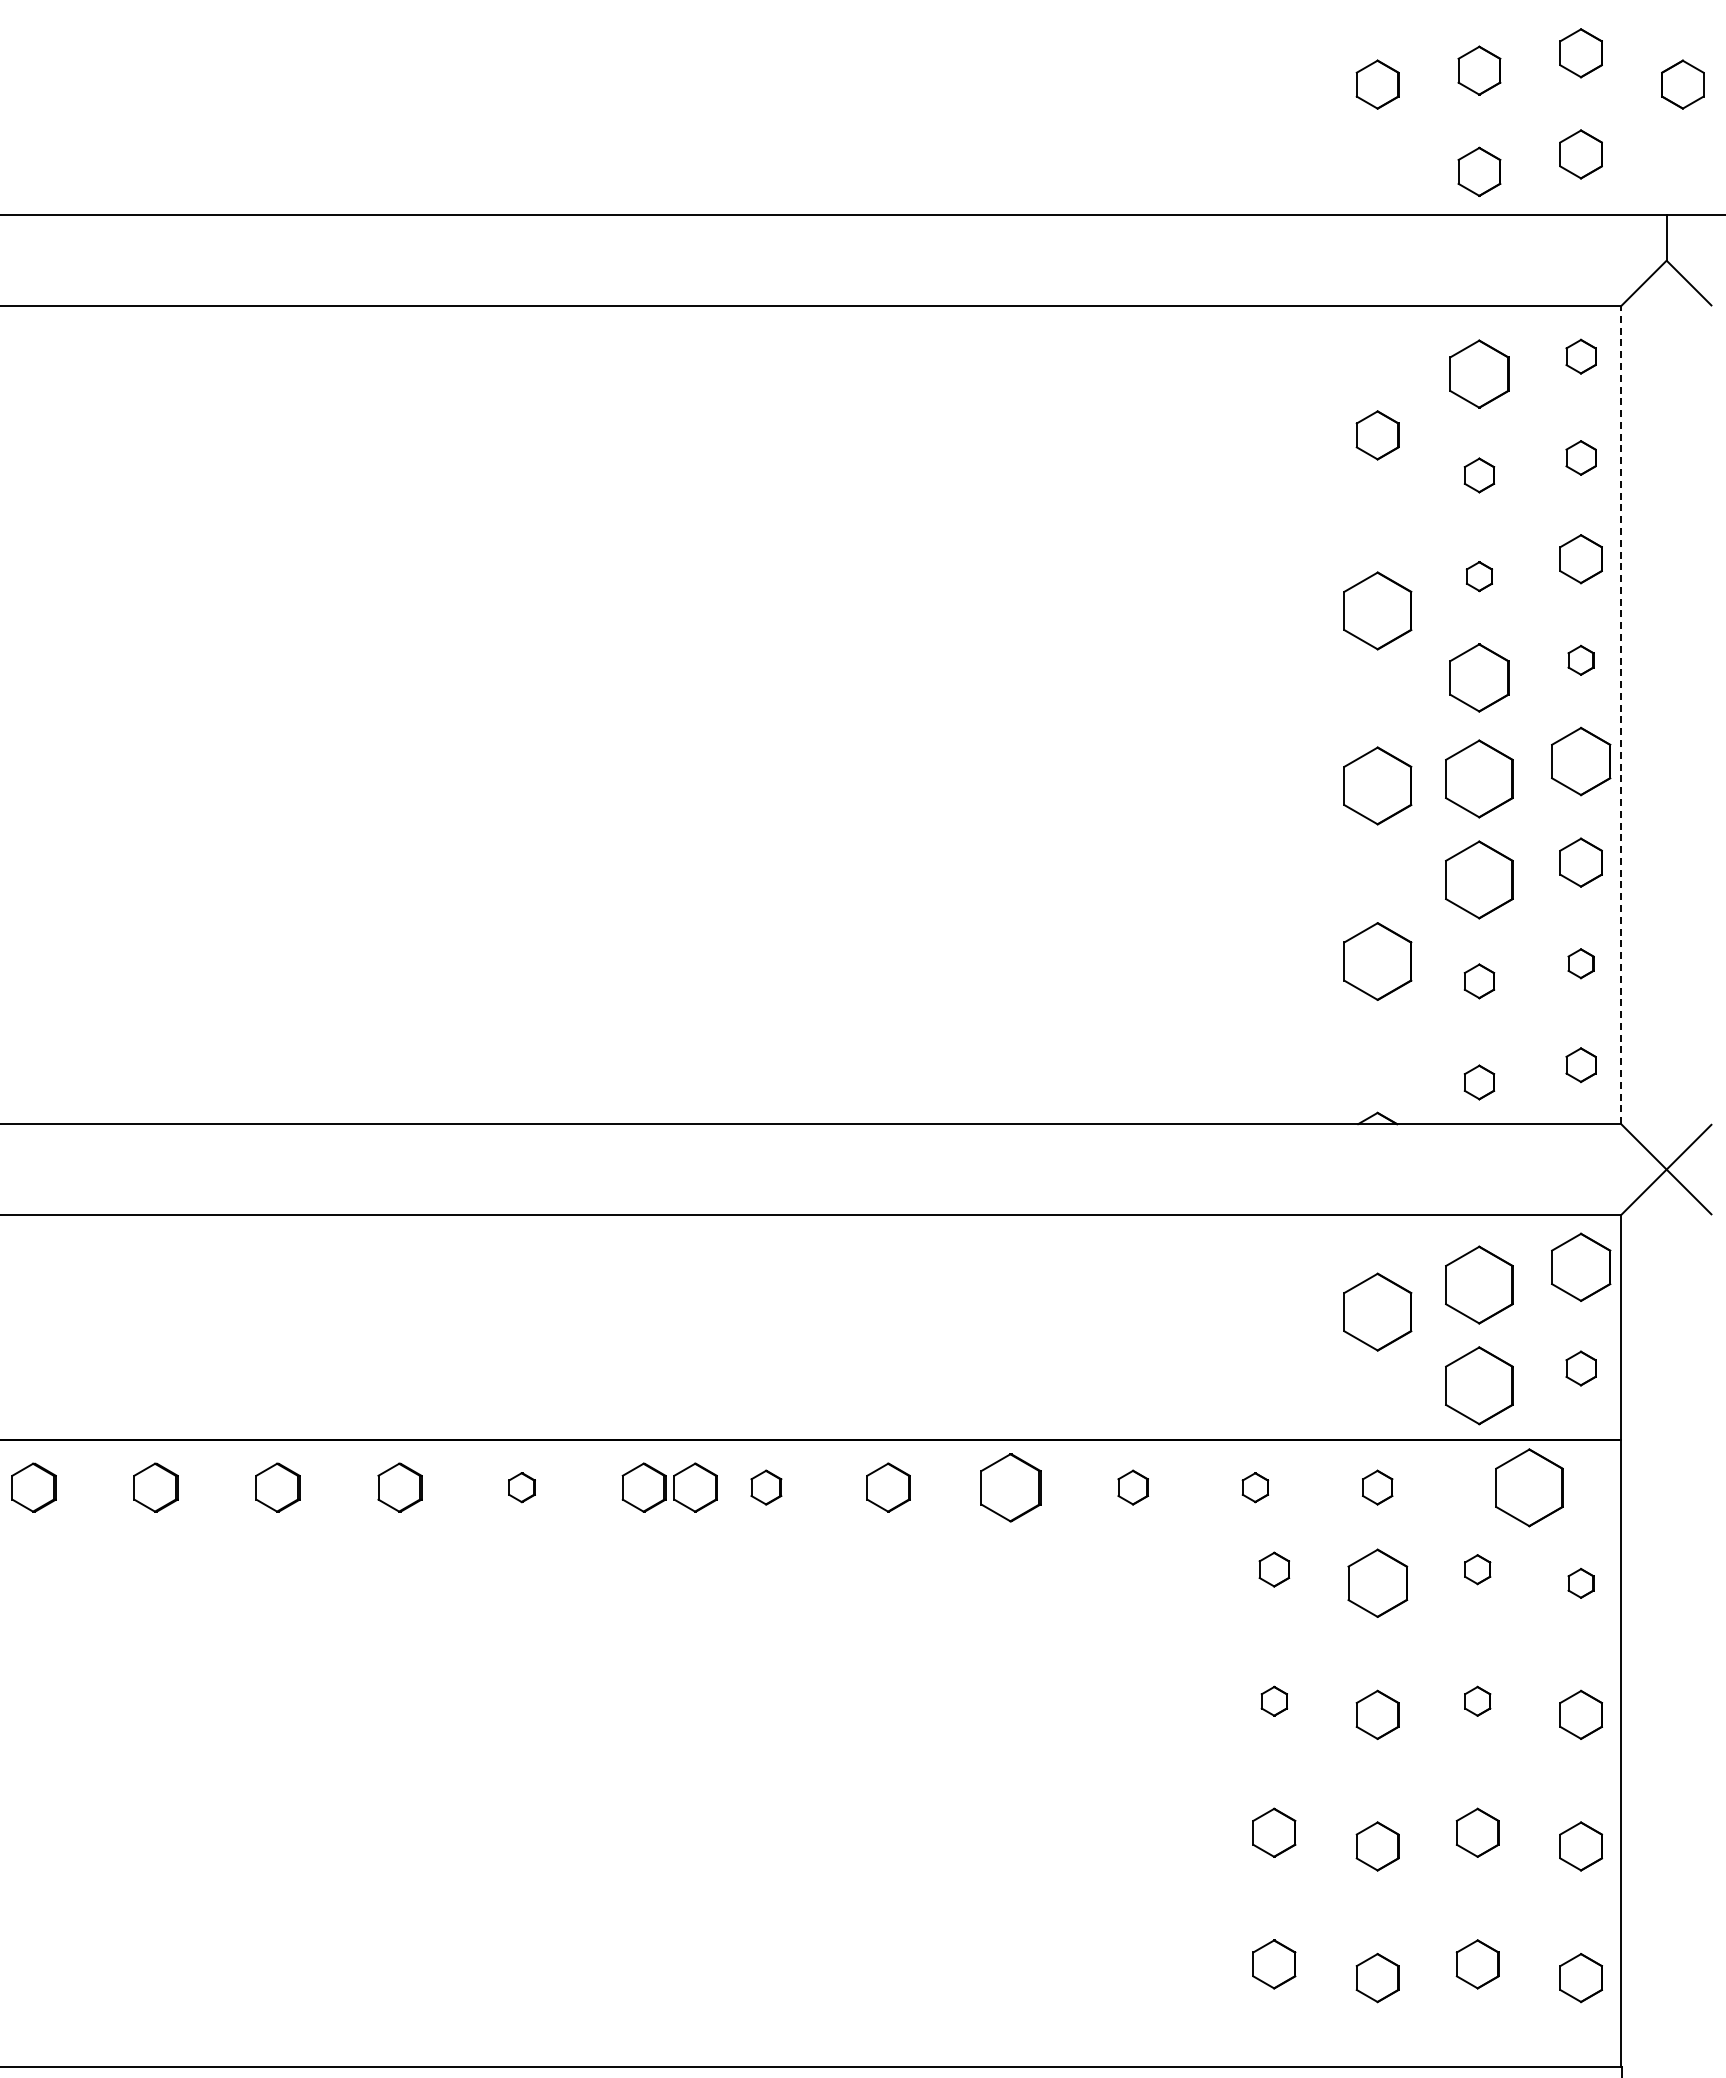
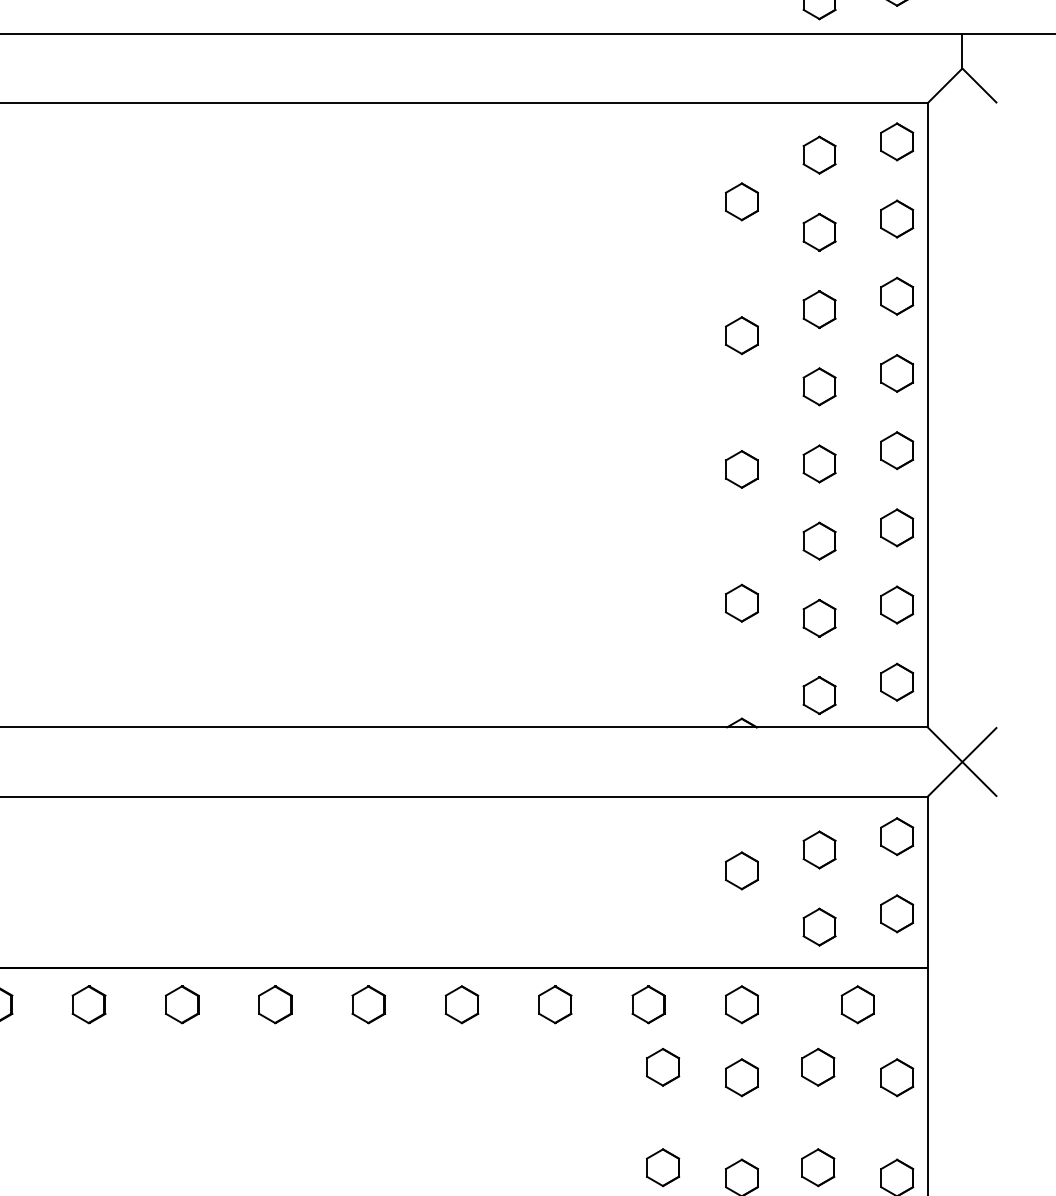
part: (1580, 356) -> (896, 141), size x1.43
part: (1479, 374) -> (819, 155), size x0.71
part: (1580, 457) -> (896, 218), size x1.43
part: (1479, 475) -> (819, 232), size x1.43
part: (1479, 576) -> (819, 309), size x1.67
part: (1377, 610) -> (741, 335), size x0.62
part: (1580, 660) -> (896, 373), size x1.67
part: (1479, 677) -> (819, 386), size x0.71
line: (1621, 714) -> (927, 414), dashed -> solid
part: (1580, 761) -> (896, 450), size x0.71
part: (1479, 778) -> (819, 463), size x0.62
part: (1377, 786) -> (741, 469), size x0.62
part: (1479, 880) -> (819, 541), size x0.62
part: (1377, 961) -> (741, 603), size x0.62
part: (1580, 963) -> (896, 604), size x1.67
part: (1479, 981) -> (819, 618), size x1.43
part: (1580, 1065) -> (896, 682), size x1.43
part: (1479, 1082) -> (819, 695), size x1.43
part: (1580, 1267) -> (896, 836), size x0.71
part: (1479, 1284) -> (819, 849), size x0.62
part: (1377, 1312) -> (741, 871), size x0.62
part: (1580, 1368) -> (896, 913), size x1.43
part: (1479, 1386) -> (819, 927), size x0.62
part: (521, 1487) -> (88, 1004), size x1.67
part: (695, 1487) -> (221, 1004), removed
part: (766, 1487) -> (275, 1004), size x1.43
part: (1010, 1487) -> (461, 1004), size x0.71
part: (1133, 1487) -> (555, 1004), size x1.43
part: (1255, 1487) -> (648, 1004), size x1.67
part: (1377, 1487) -> (741, 1004), size x1.43
part: (1529, 1487) -> (857, 1004), size x0.62
part: (1274, 1569) -> (663, 1067), size x1.43
part: (1477, 1569) -> (818, 1067), size x1.67
part: (1377, 1583) -> (741, 1077), size x0.71
part: (1580, 1583) -> (896, 1077), size x1.67
part: (1274, 1701) -> (663, 1167), size x1.67
part: (1477, 1701) -> (818, 1167), size x1.67

